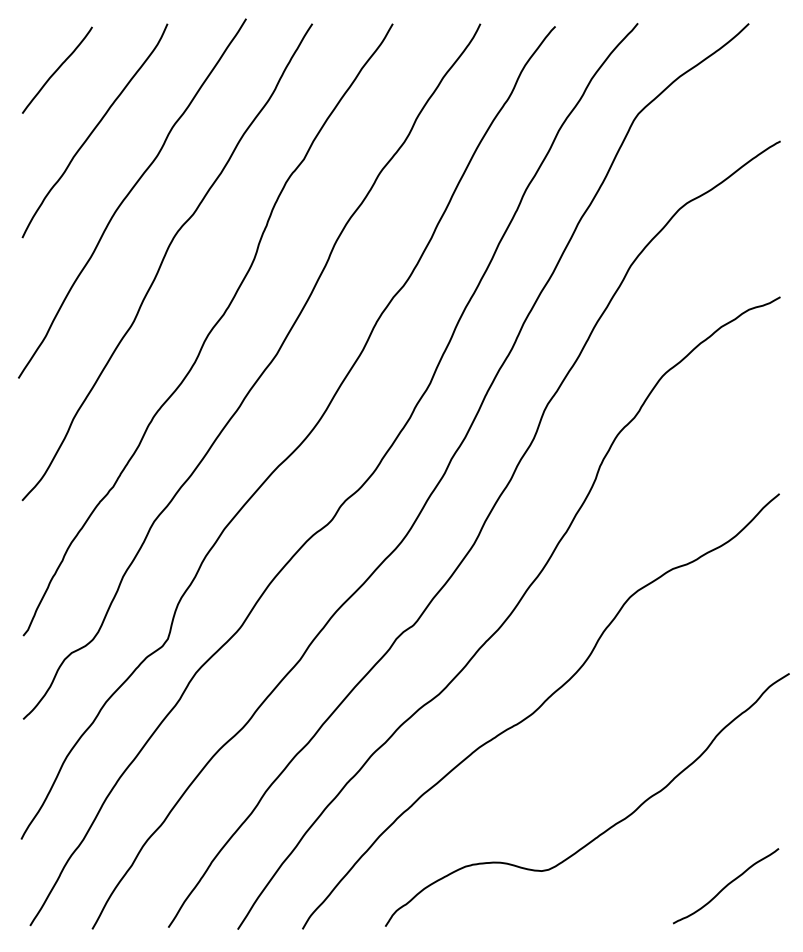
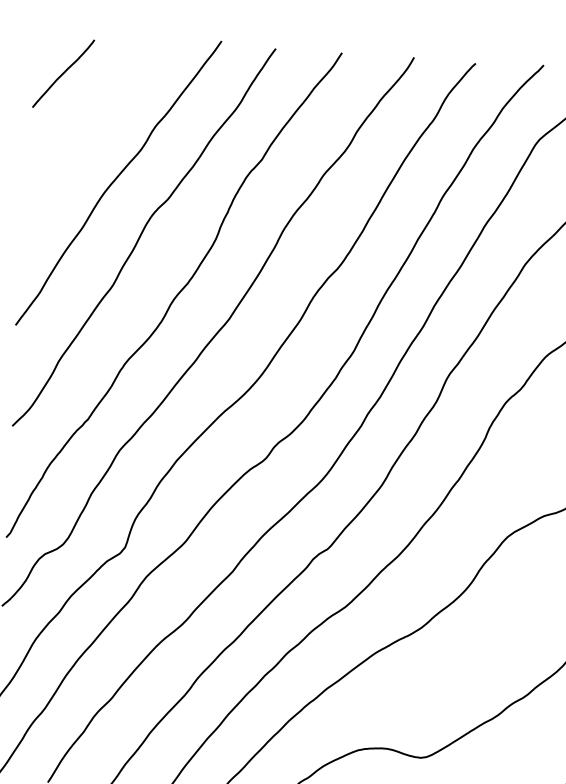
curve: (94, 130) -> (91, 125), removed

